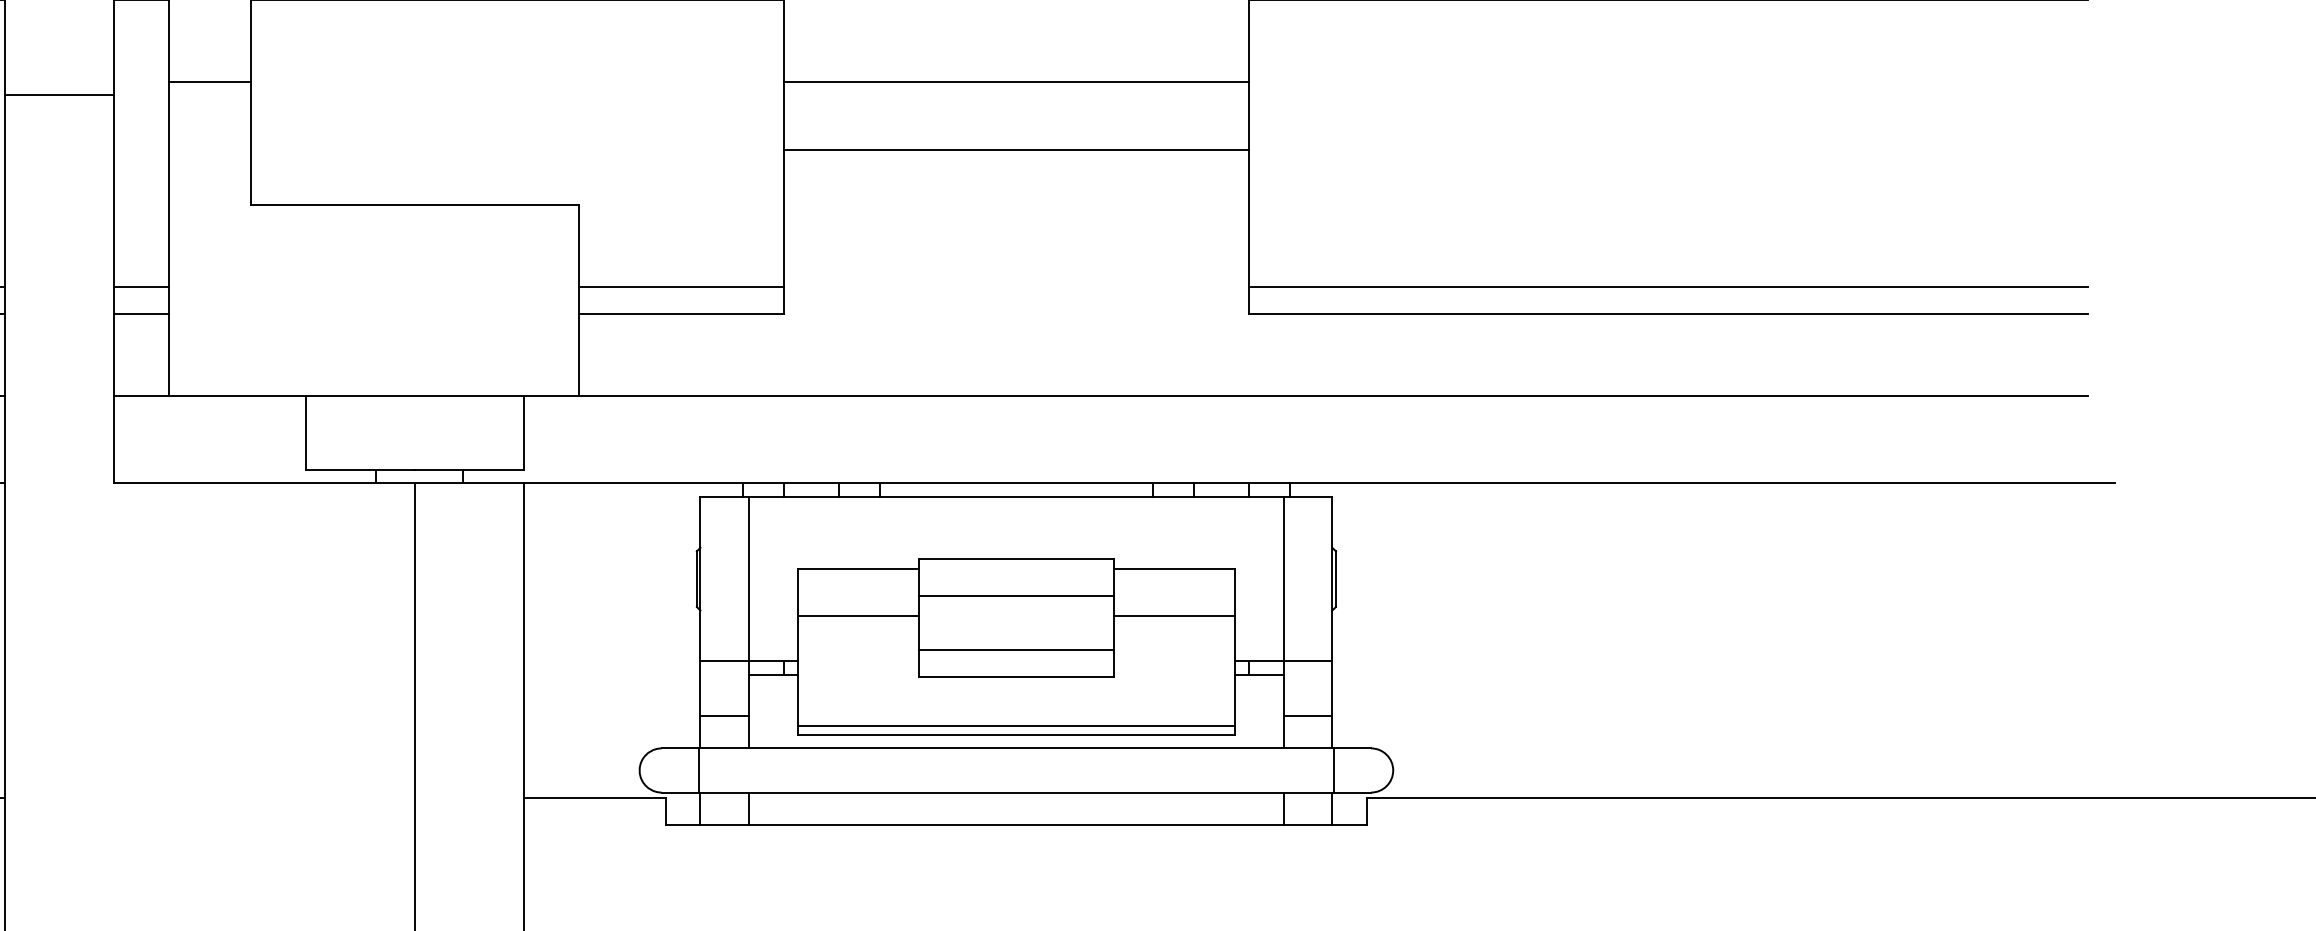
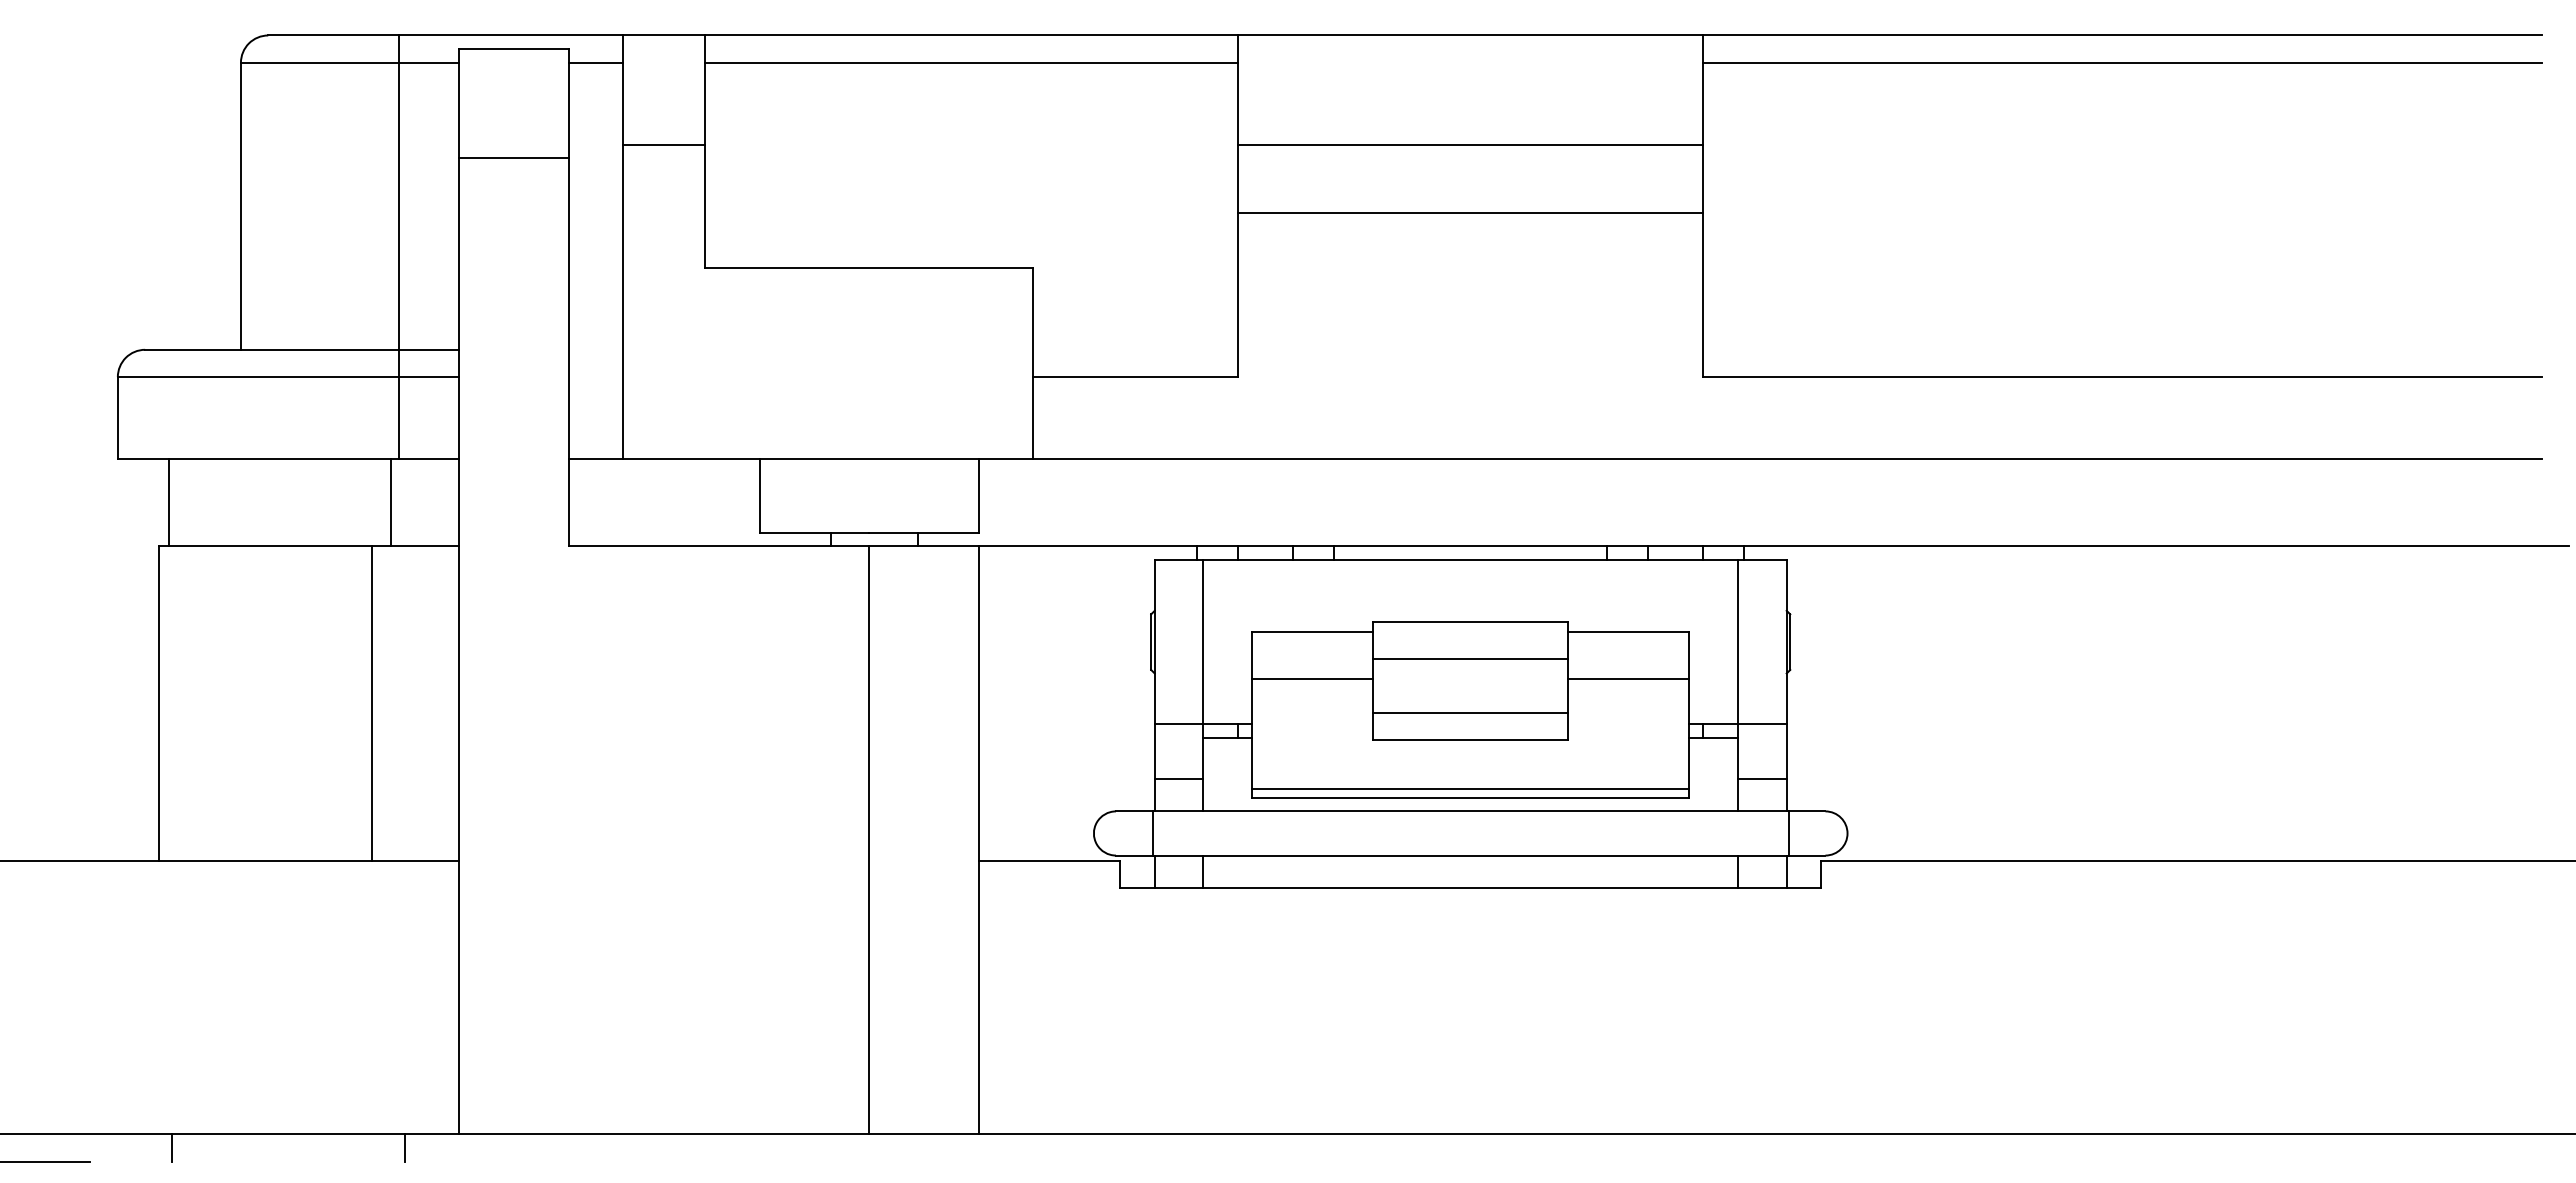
line: (141, 286) -> (595, 349), removed
line: (681, 286) -> (1135, 349), removed
line: (1667, 286) -> (2121, 349), removed
line: (141, 314) -> (595, 377), removed

